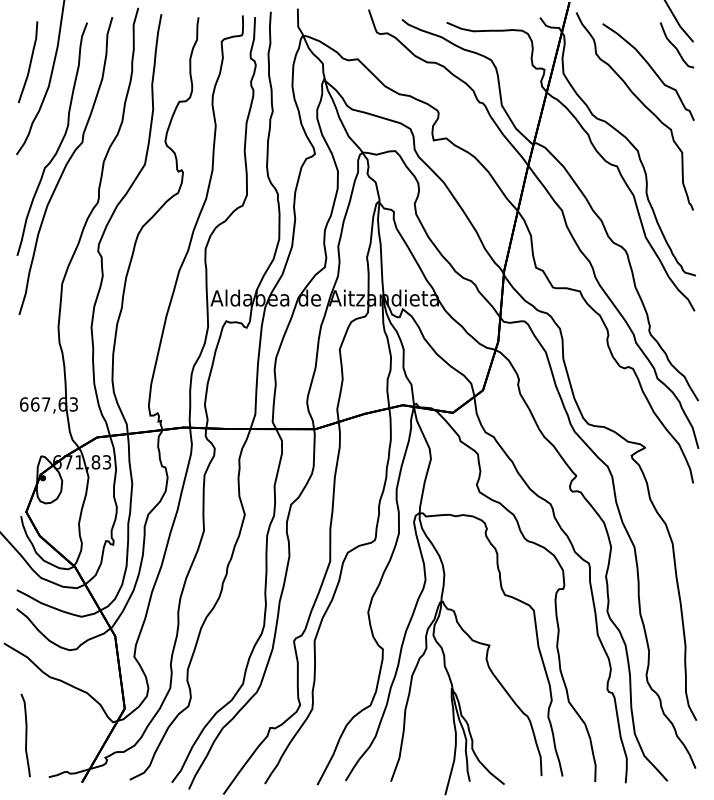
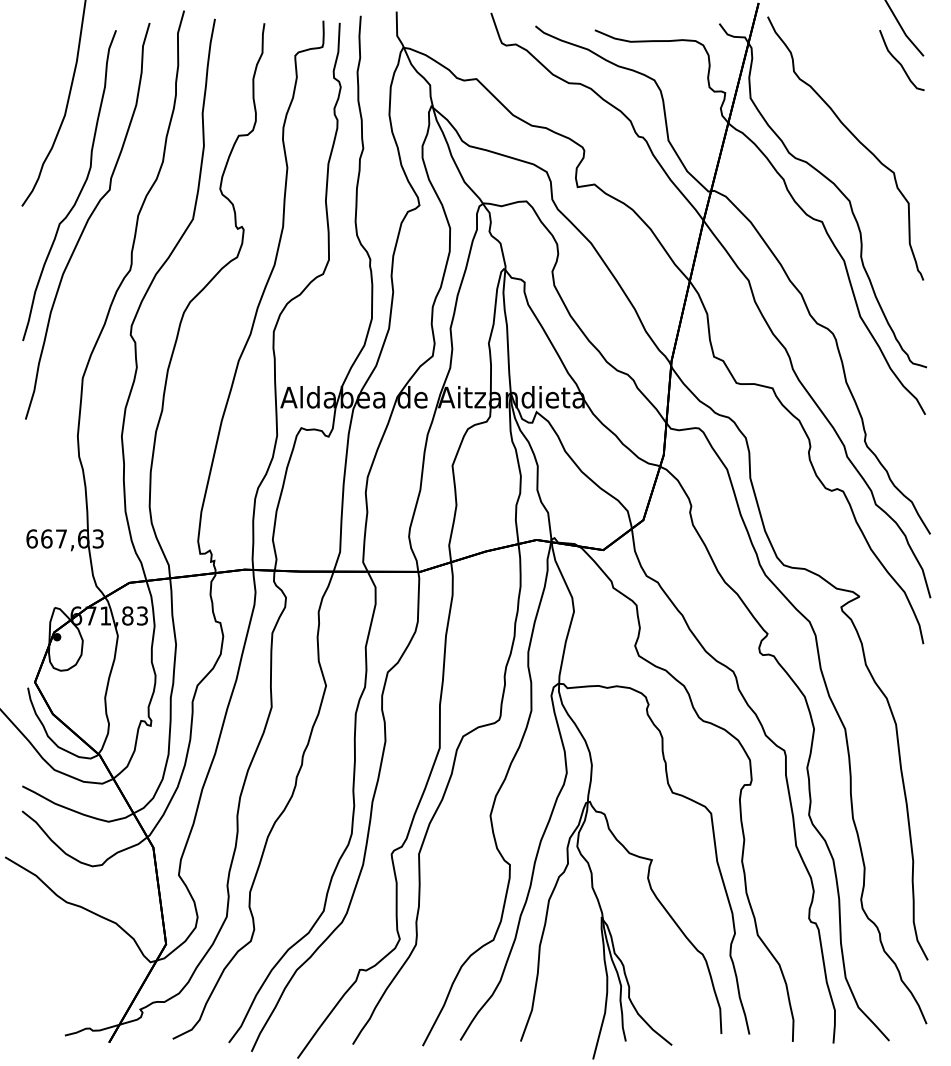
line: (29, 62) -> (39, 83), removed
curve: (650, 68) -> (866, 91), removed
curve: (25, 735) -> (33, 979), removed

